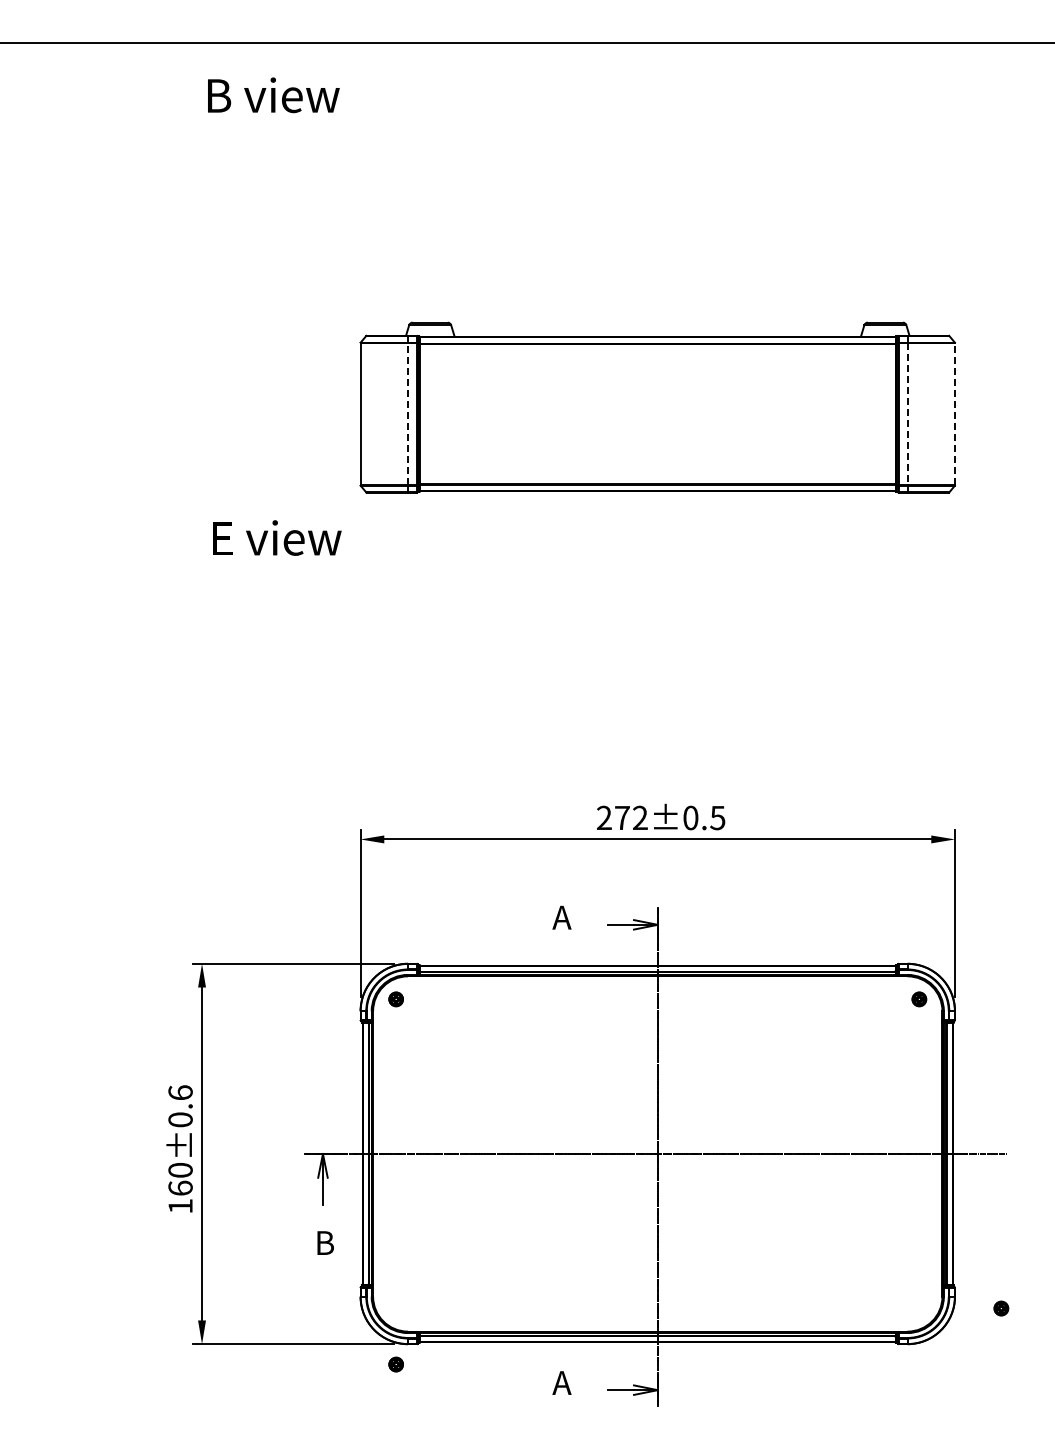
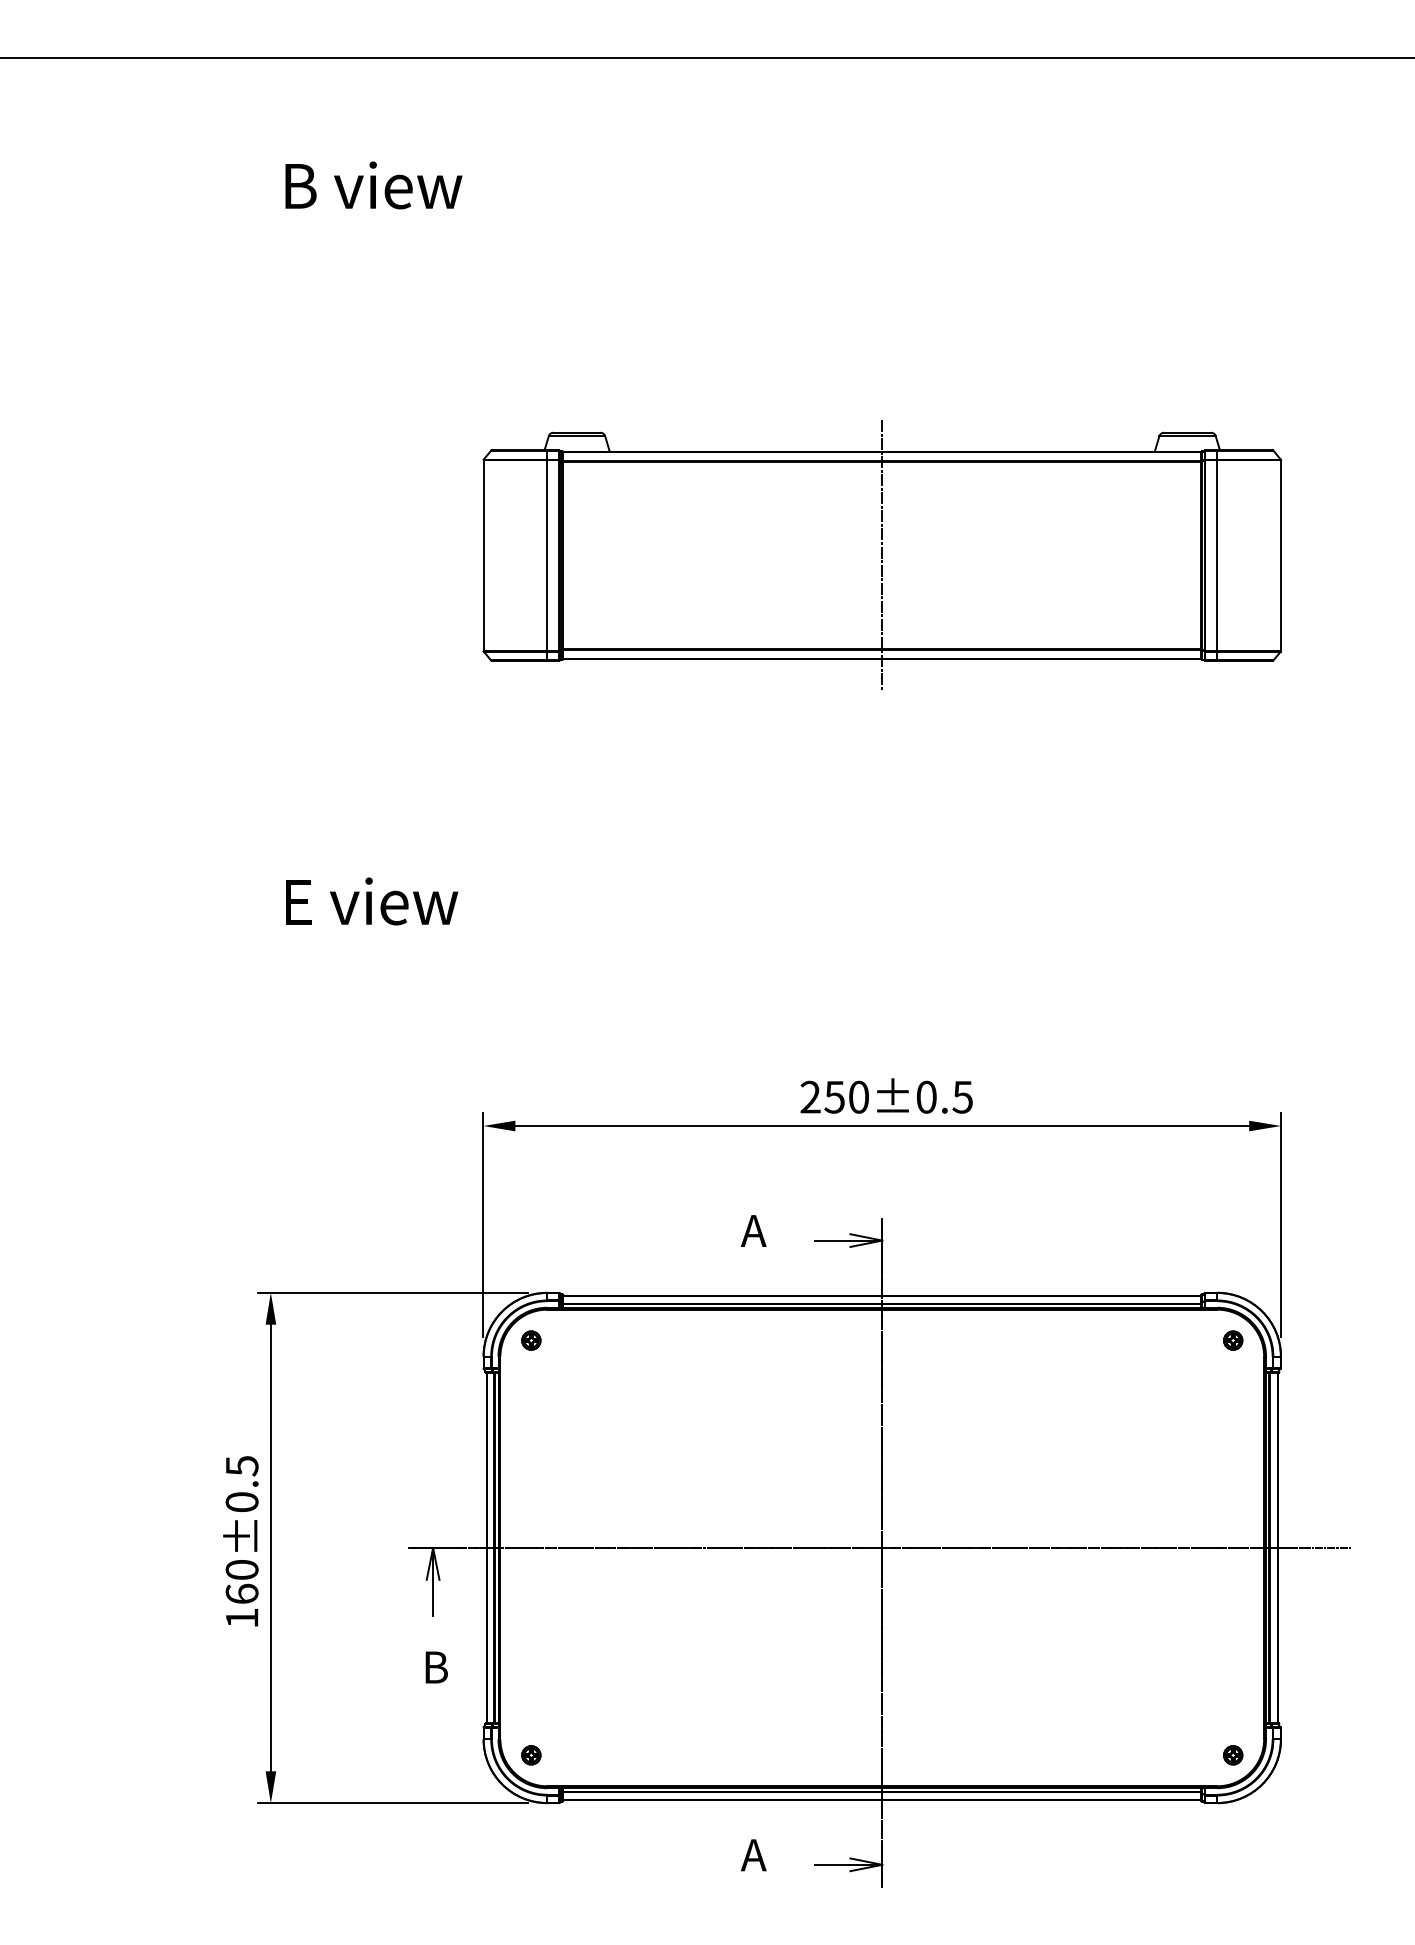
text: (273, 95) -> (373, 185), moved
line: (408, 413) -> (547, 554), dashed -> solid
line: (955, 413) -> (1281, 554), dashed -> solid
line: (657, 414) -> (881, 555), added
line: (907, 414) -> (1217, 555), dashed -> solid
text: (277, 537) -> (372, 900), moved
text: (630, 817) -> (845, 1096), 272±0.5 -> 250±0.5
text: (180, 1092) -> (241, 1465), 160±0.6 -> 160±0.5
part: (1001, 1308) -> (1233, 1755), moved
part: (395, 1364) -> (530, 1755), moved

